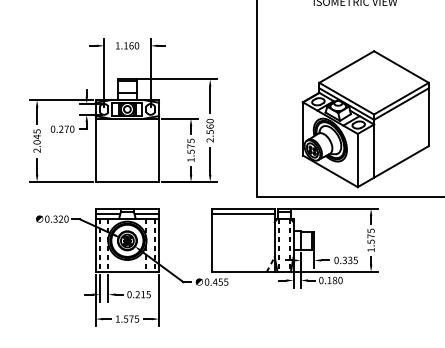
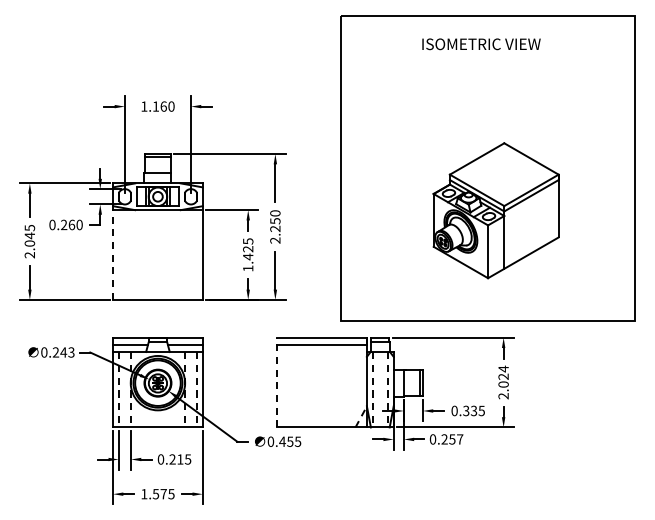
part: (365, 119) -> (495, 210), size x0.7
text: (66, 128) -> (71, 224), 0.270 -> 0.260
text: (210, 129) -> (275, 225), 2.560 -> 2.250
text: (191, 149) -> (248, 253), 1.575 -> 1.425
line: (96, 150) -> (113, 255), solid -> dashed
text: (60, 219) -> (63, 352), 0.320 -> 0.243
line: (211, 240) -> (277, 382), solid -> dashed
text: (371, 240) -> (503, 382), 1.575 -> 2.024
text: (335, 280) -> (452, 439), 0.180 -> 0.257

